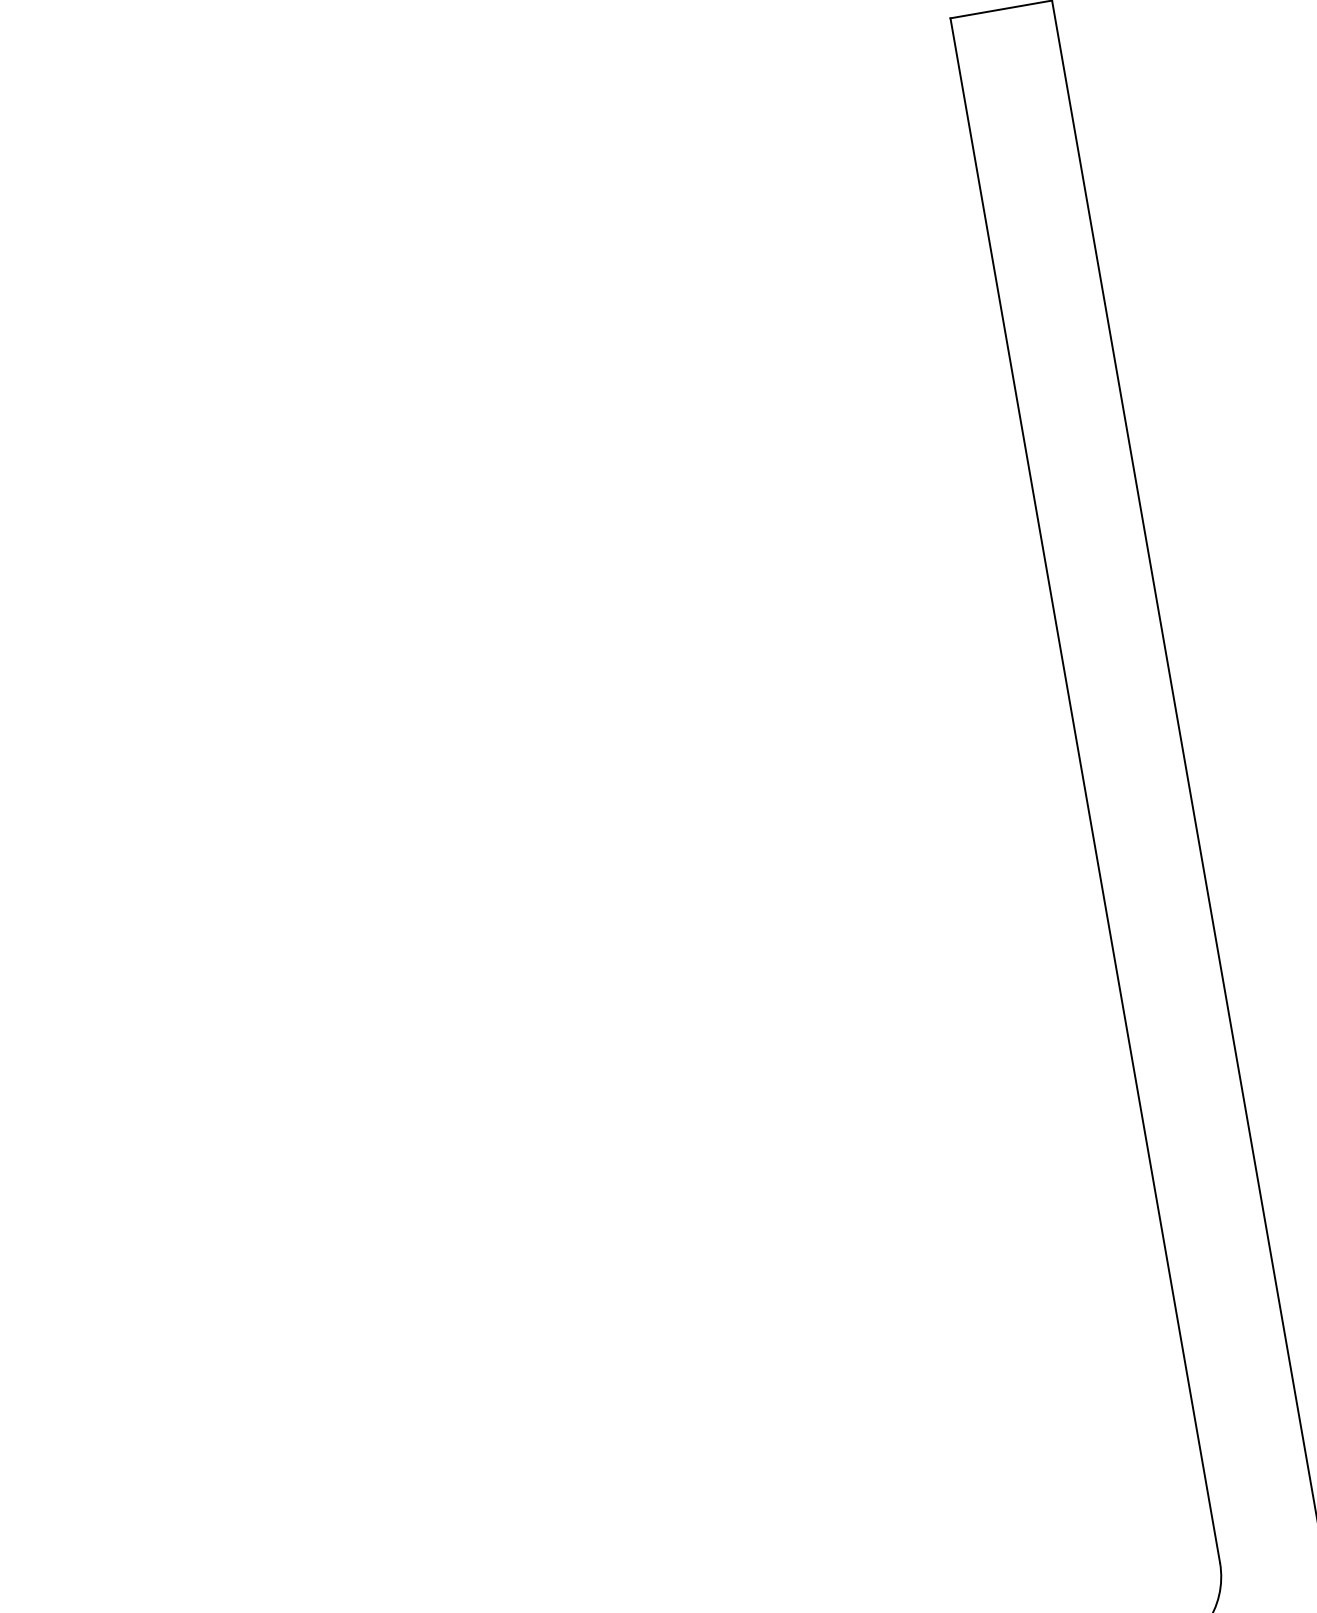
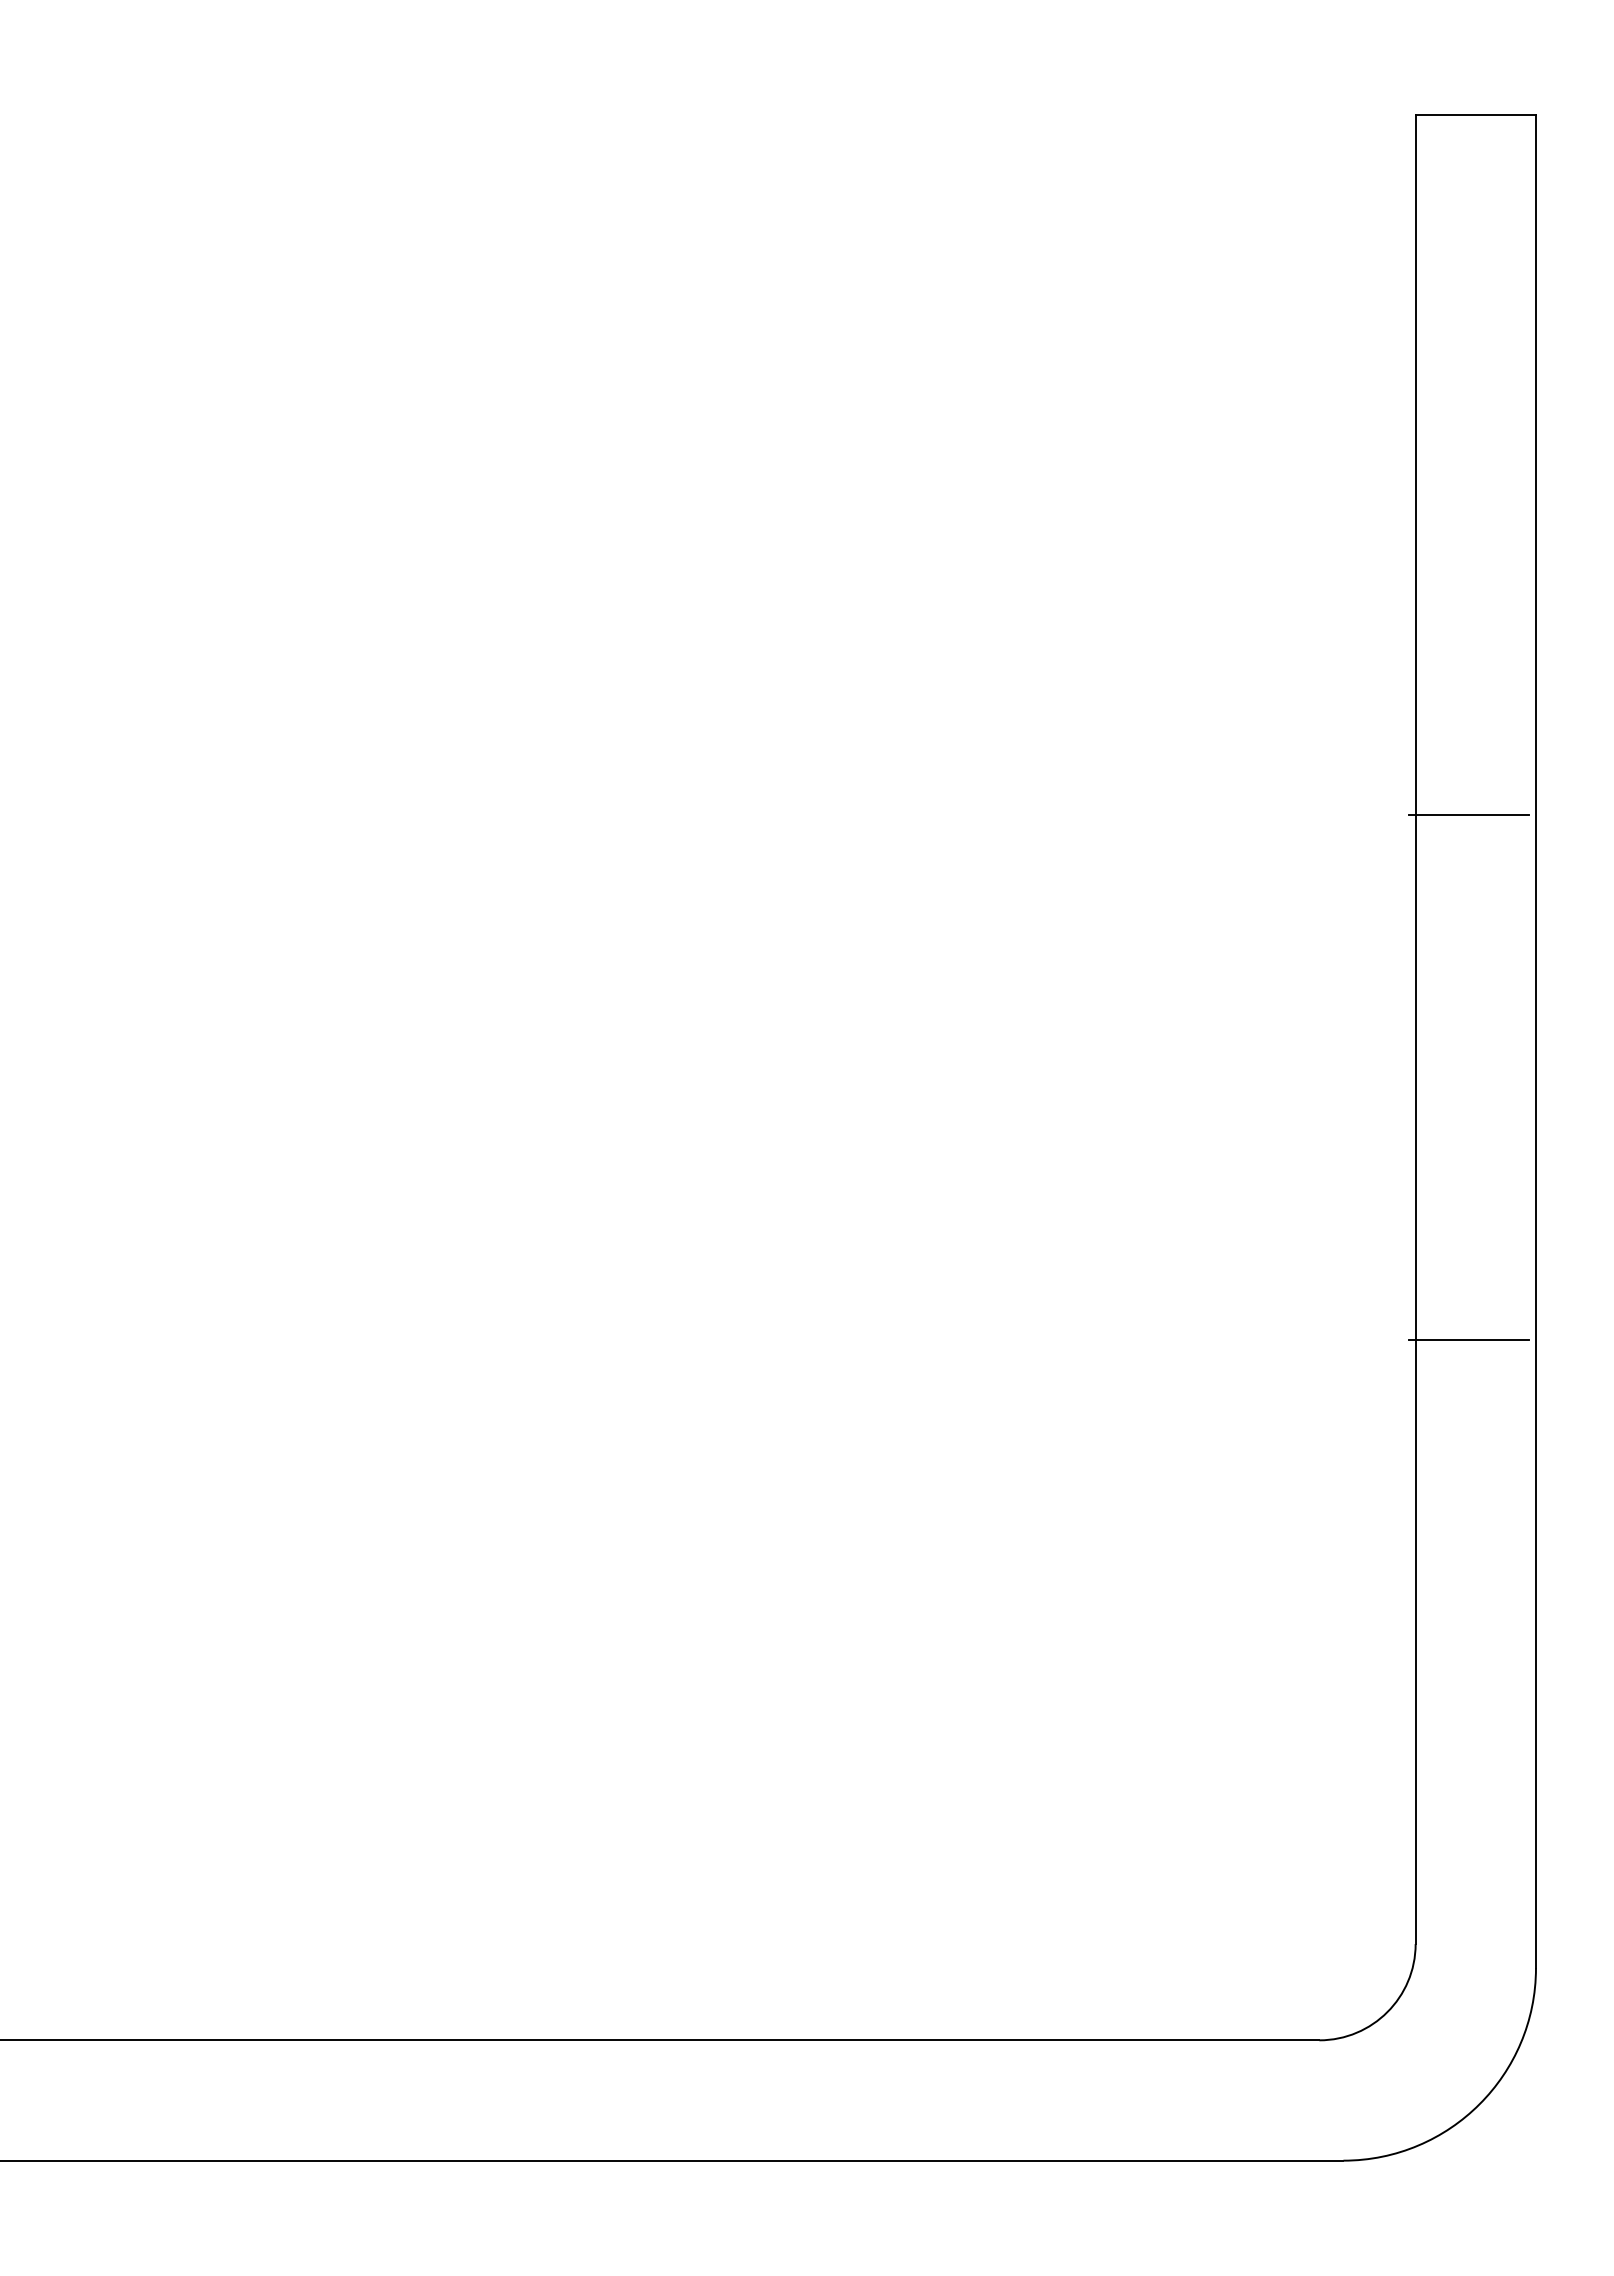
line: (1098, 601) -> (1468, 814), added
line: (1175, 1045) -> (1468, 1340), added

